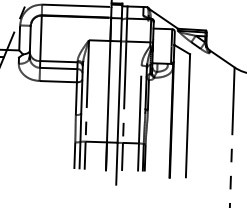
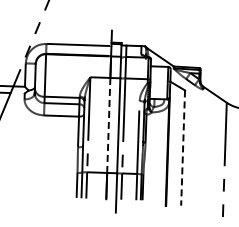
line: (108, 91) -> (108, 125), solid -> dashed
line: (188, 116) -> (183, 148), solid -> dashed

